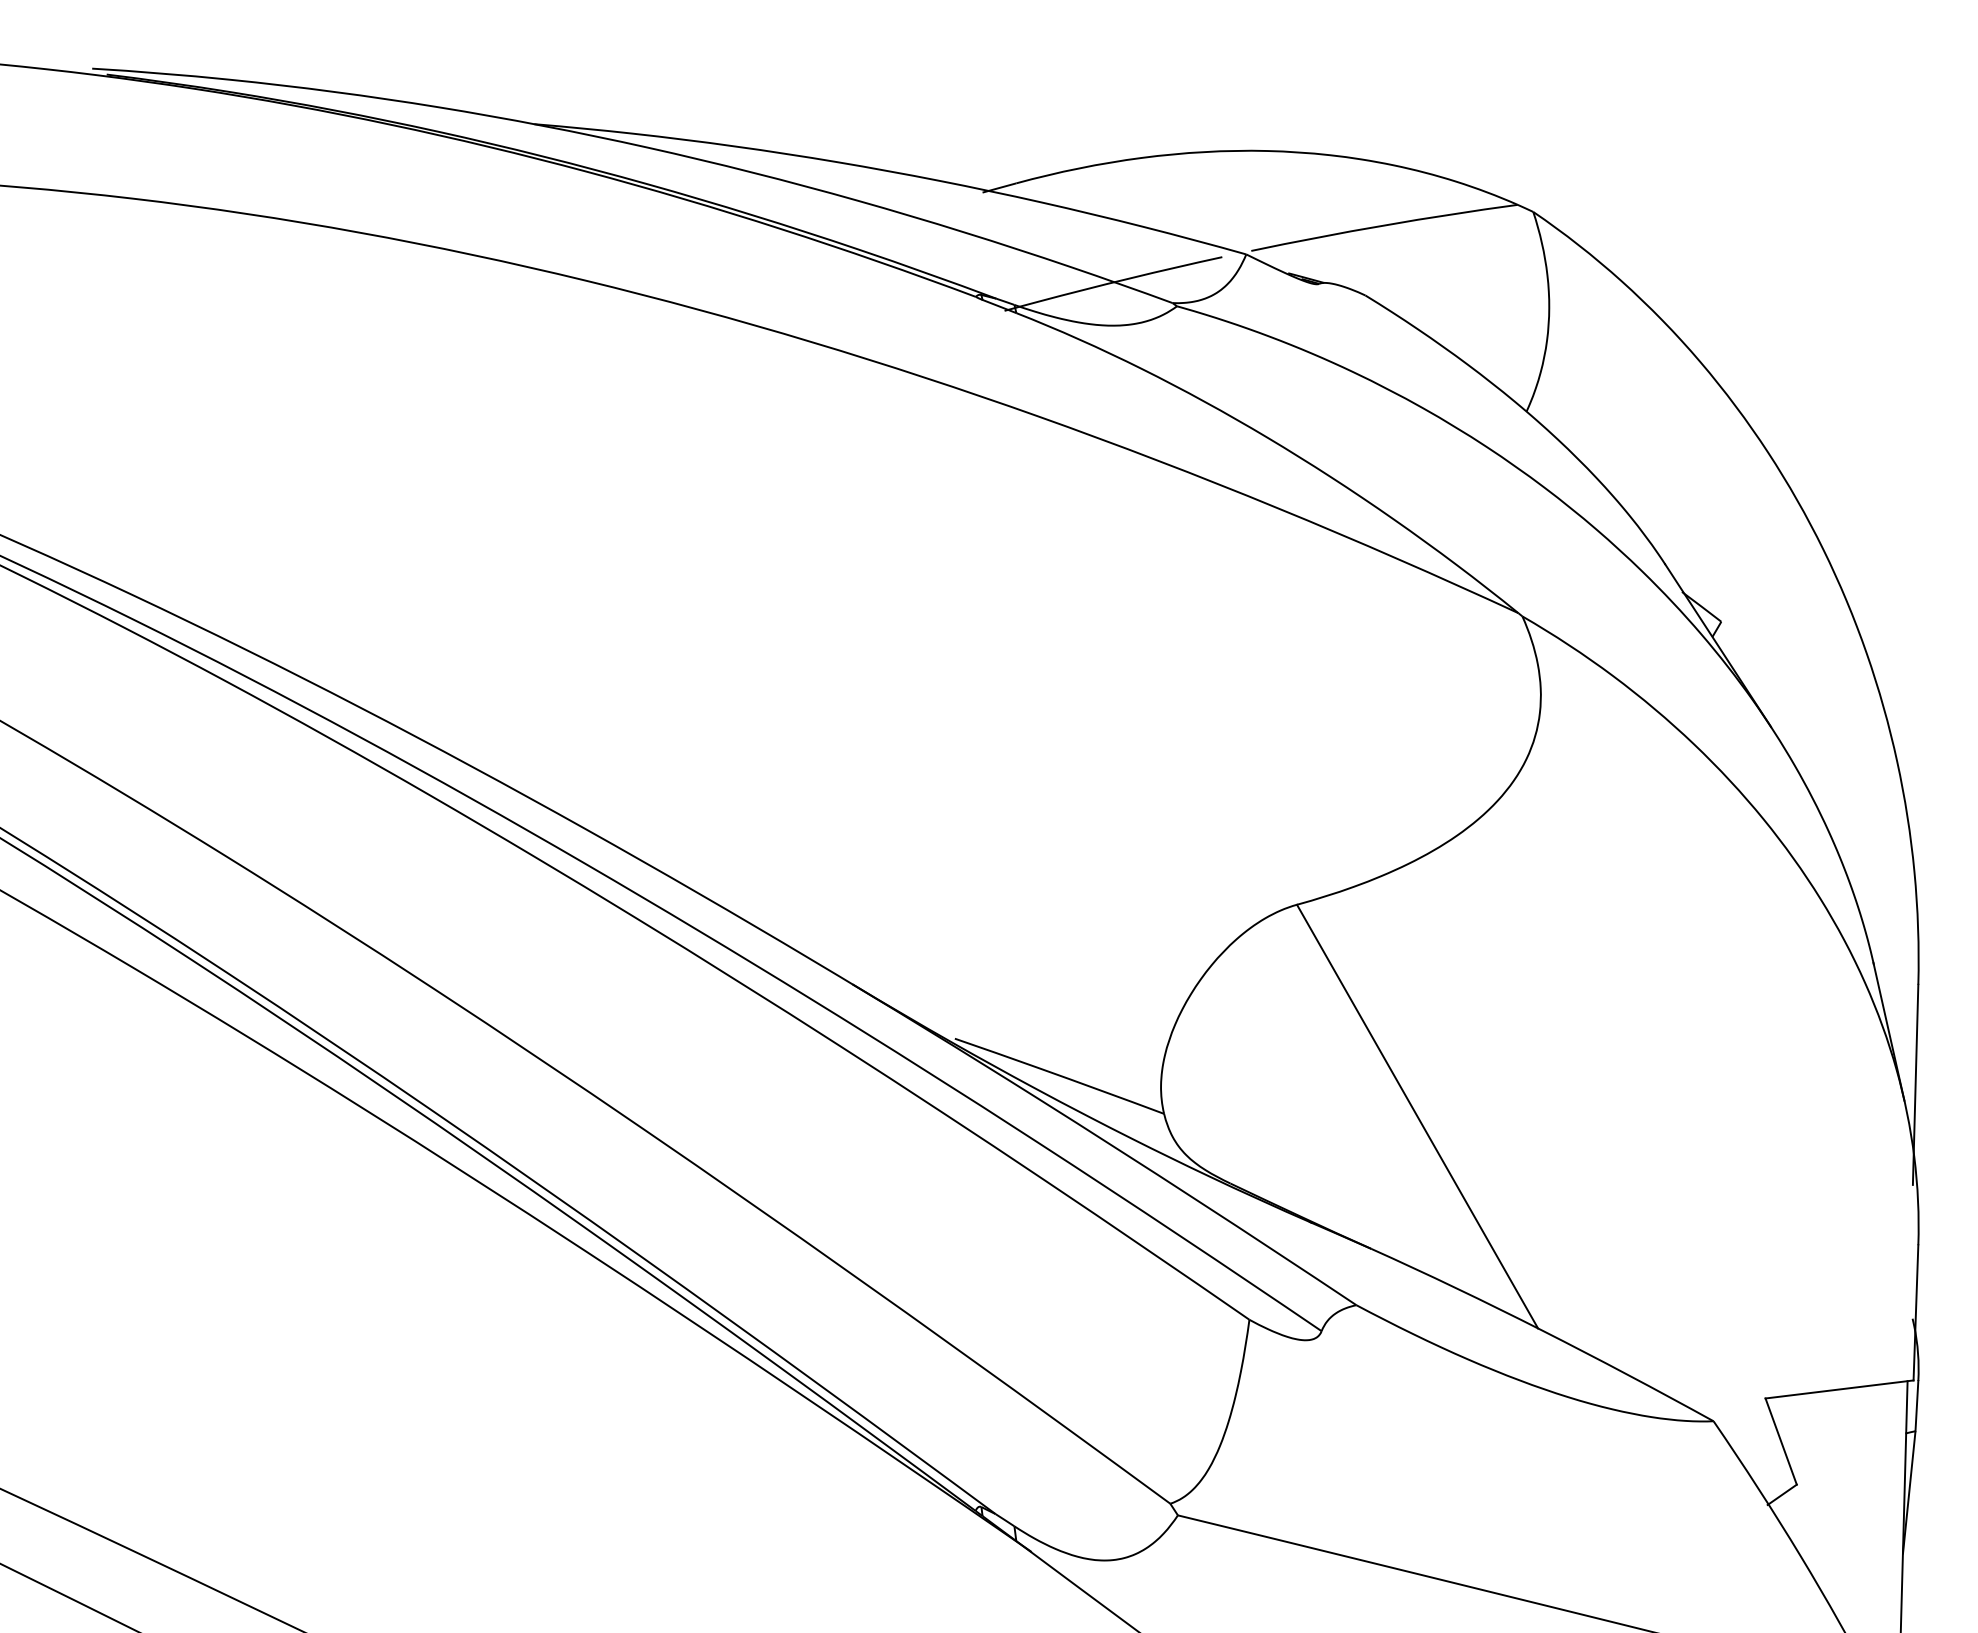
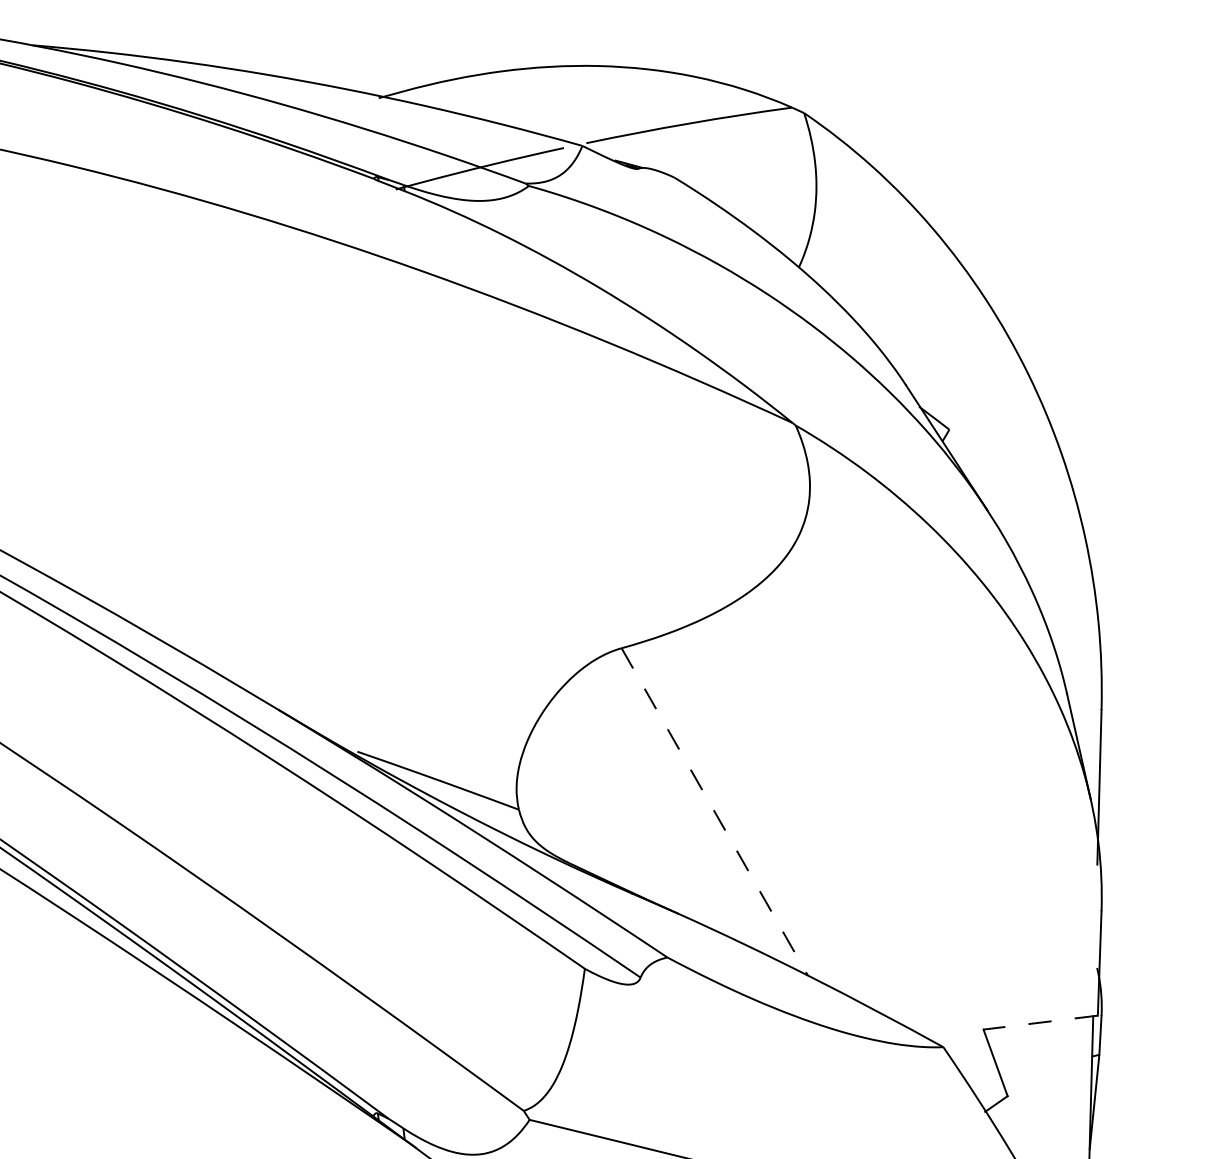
line: (1417, 1116) -> (714, 811), solid -> dashed
line: (1839, 1389) -> (1040, 1022), solid -> dashed

